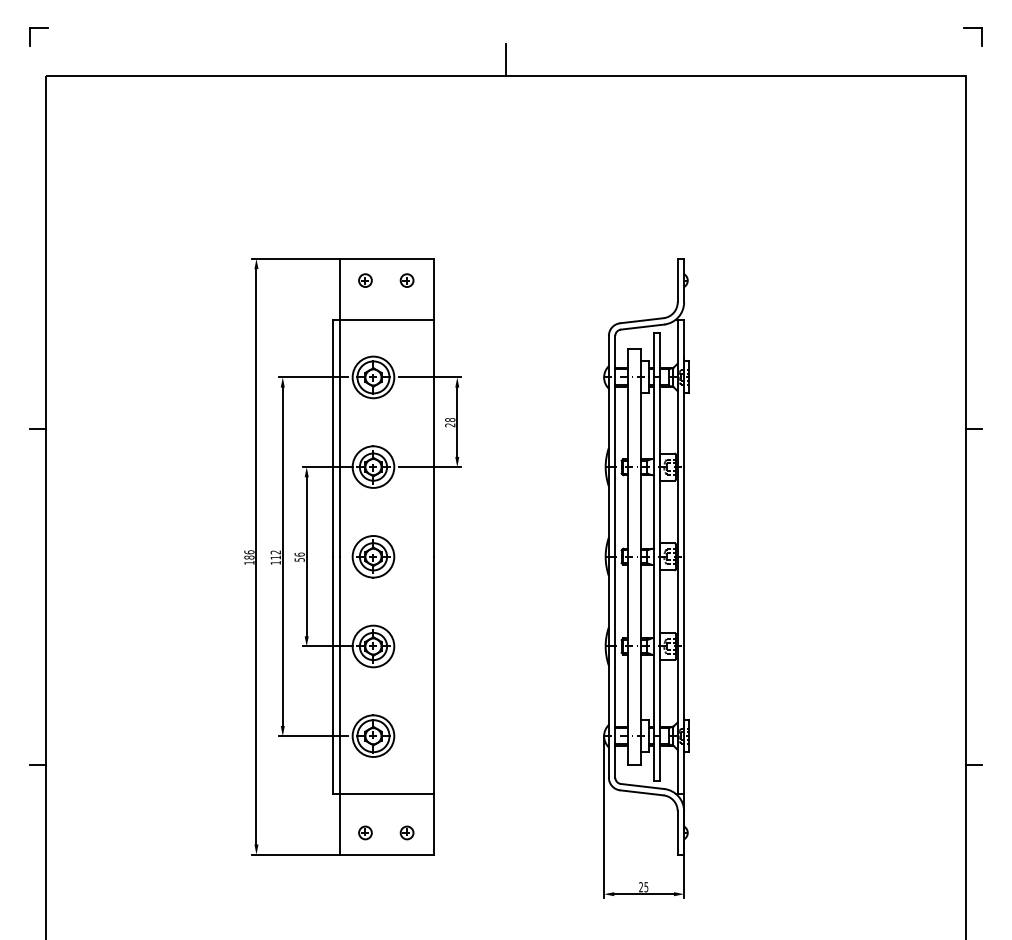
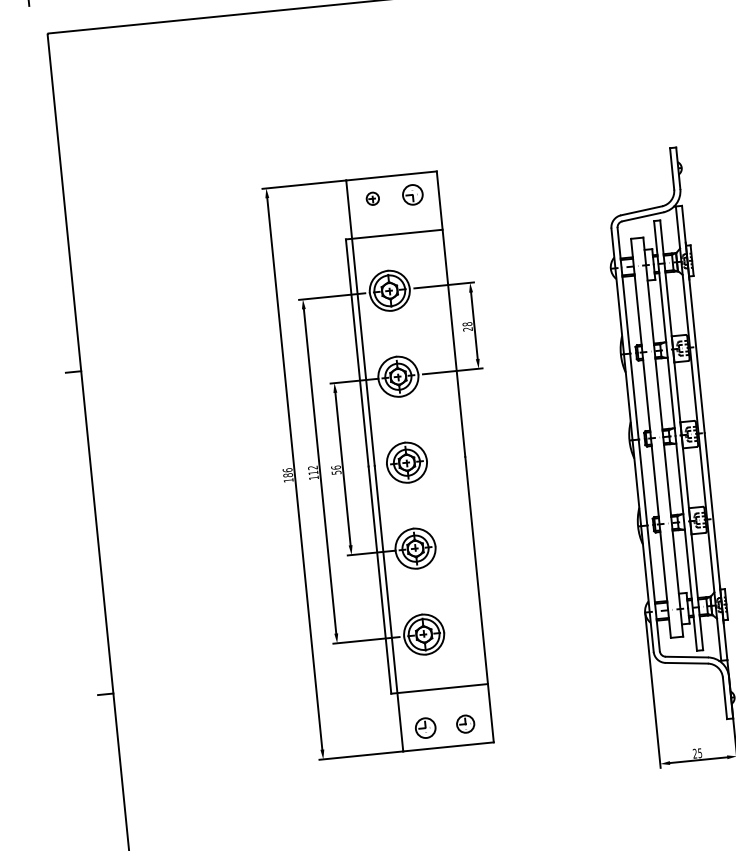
part: (406, 280) -> (412, 194), size x1.6
part: (365, 832) -> (425, 727), size x1.6
part: (406, 832) -> (464, 723), size x1.4

